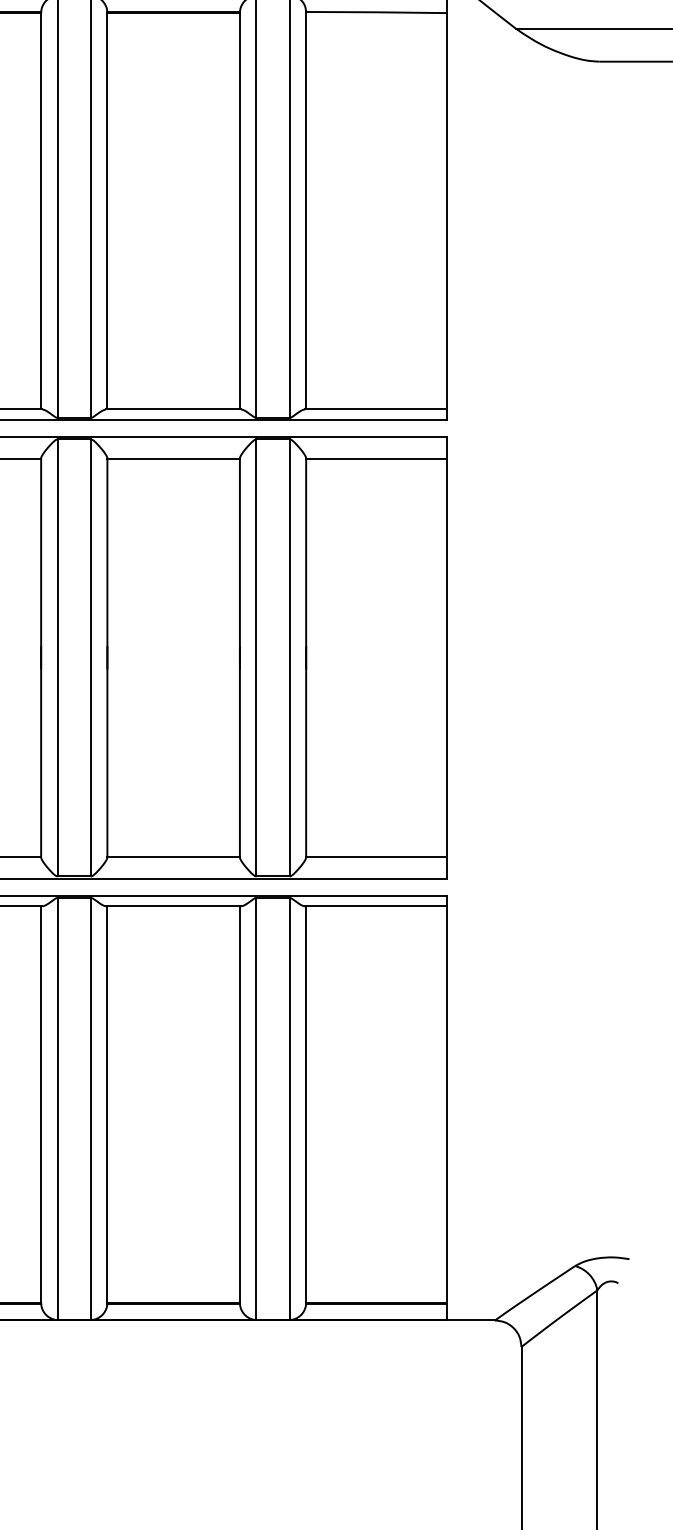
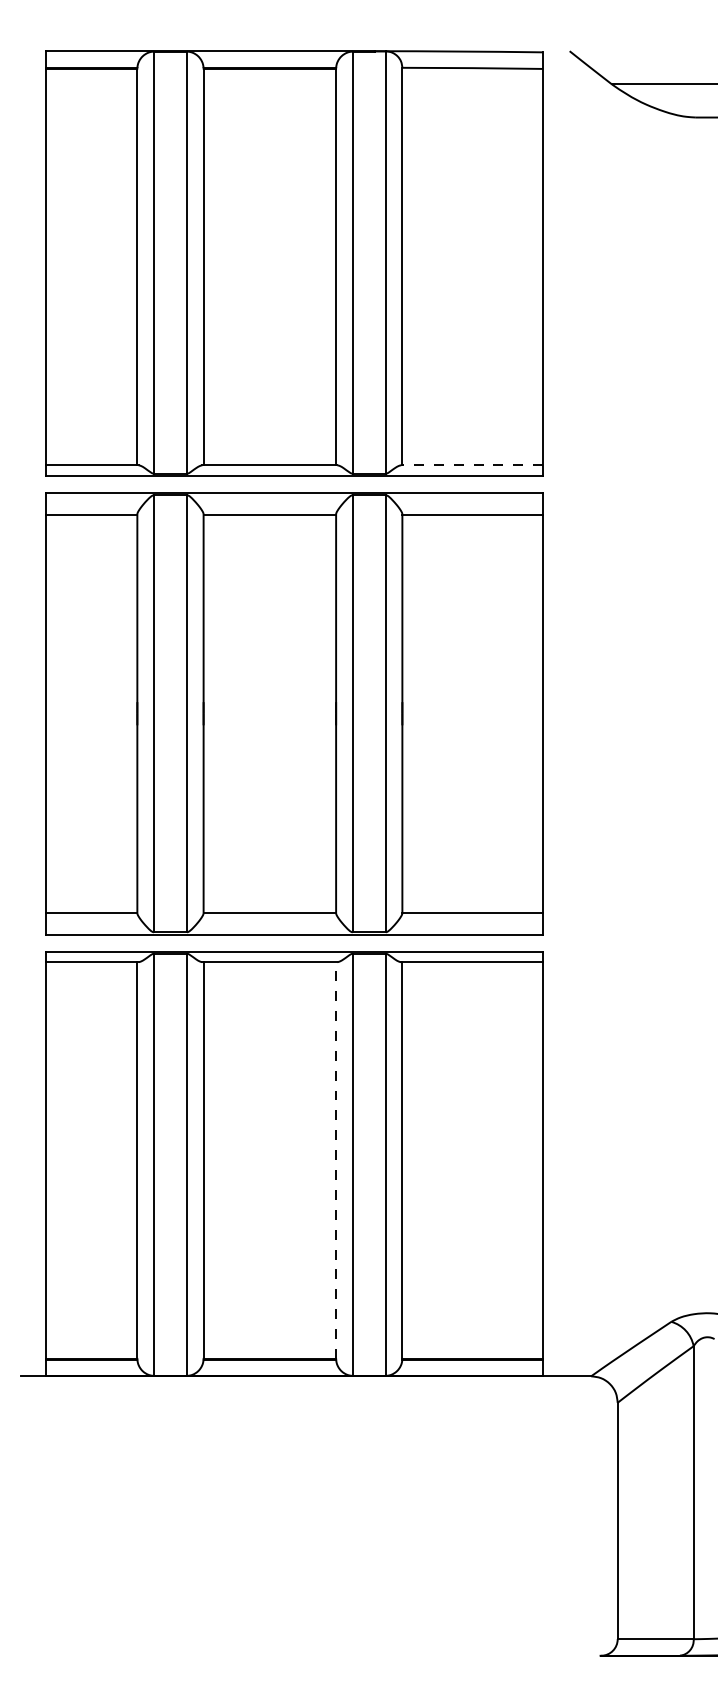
line: (375, 409) -> (471, 465), solid -> dashed
line: (240, 1104) -> (336, 1160), solid -> dashed

